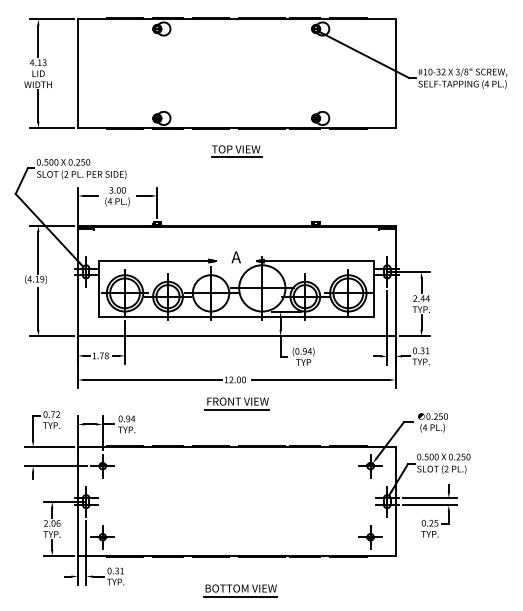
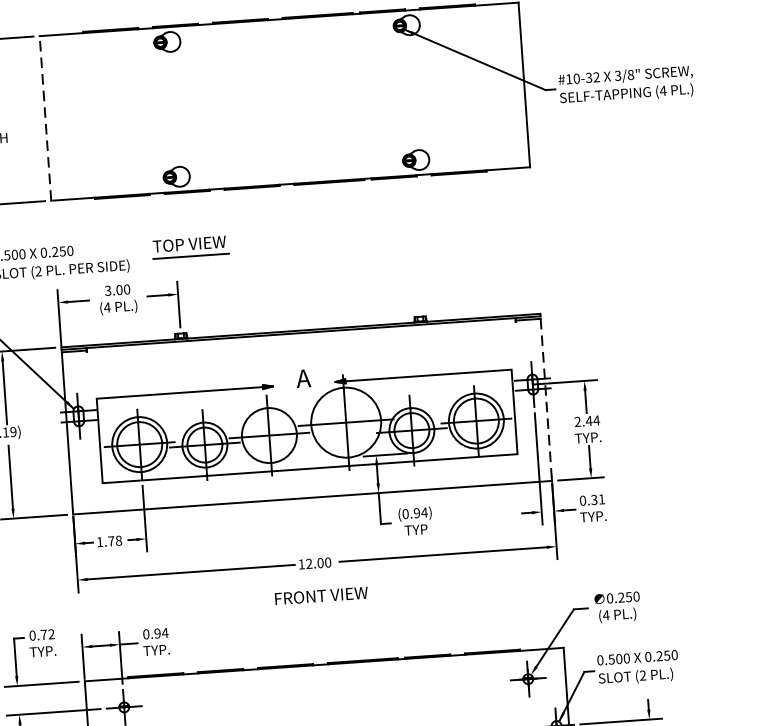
line: (77, 73) -> (44, 118), solid -> dashed
part: (236, 151) -> (190, 247), moved
line: (395, 281) -> (546, 398), solid -> dashed
line: (237, 409) -> (321, 607), removed

